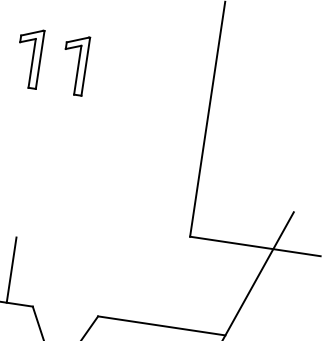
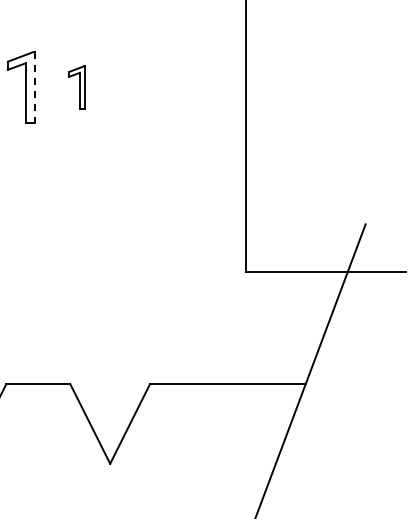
line: (39, 60) -> (34, 88), solid -> dashed
part: (74, 65) -> (76, 87), size x0.6
line: (11, 269) -> (38, 343), removed

